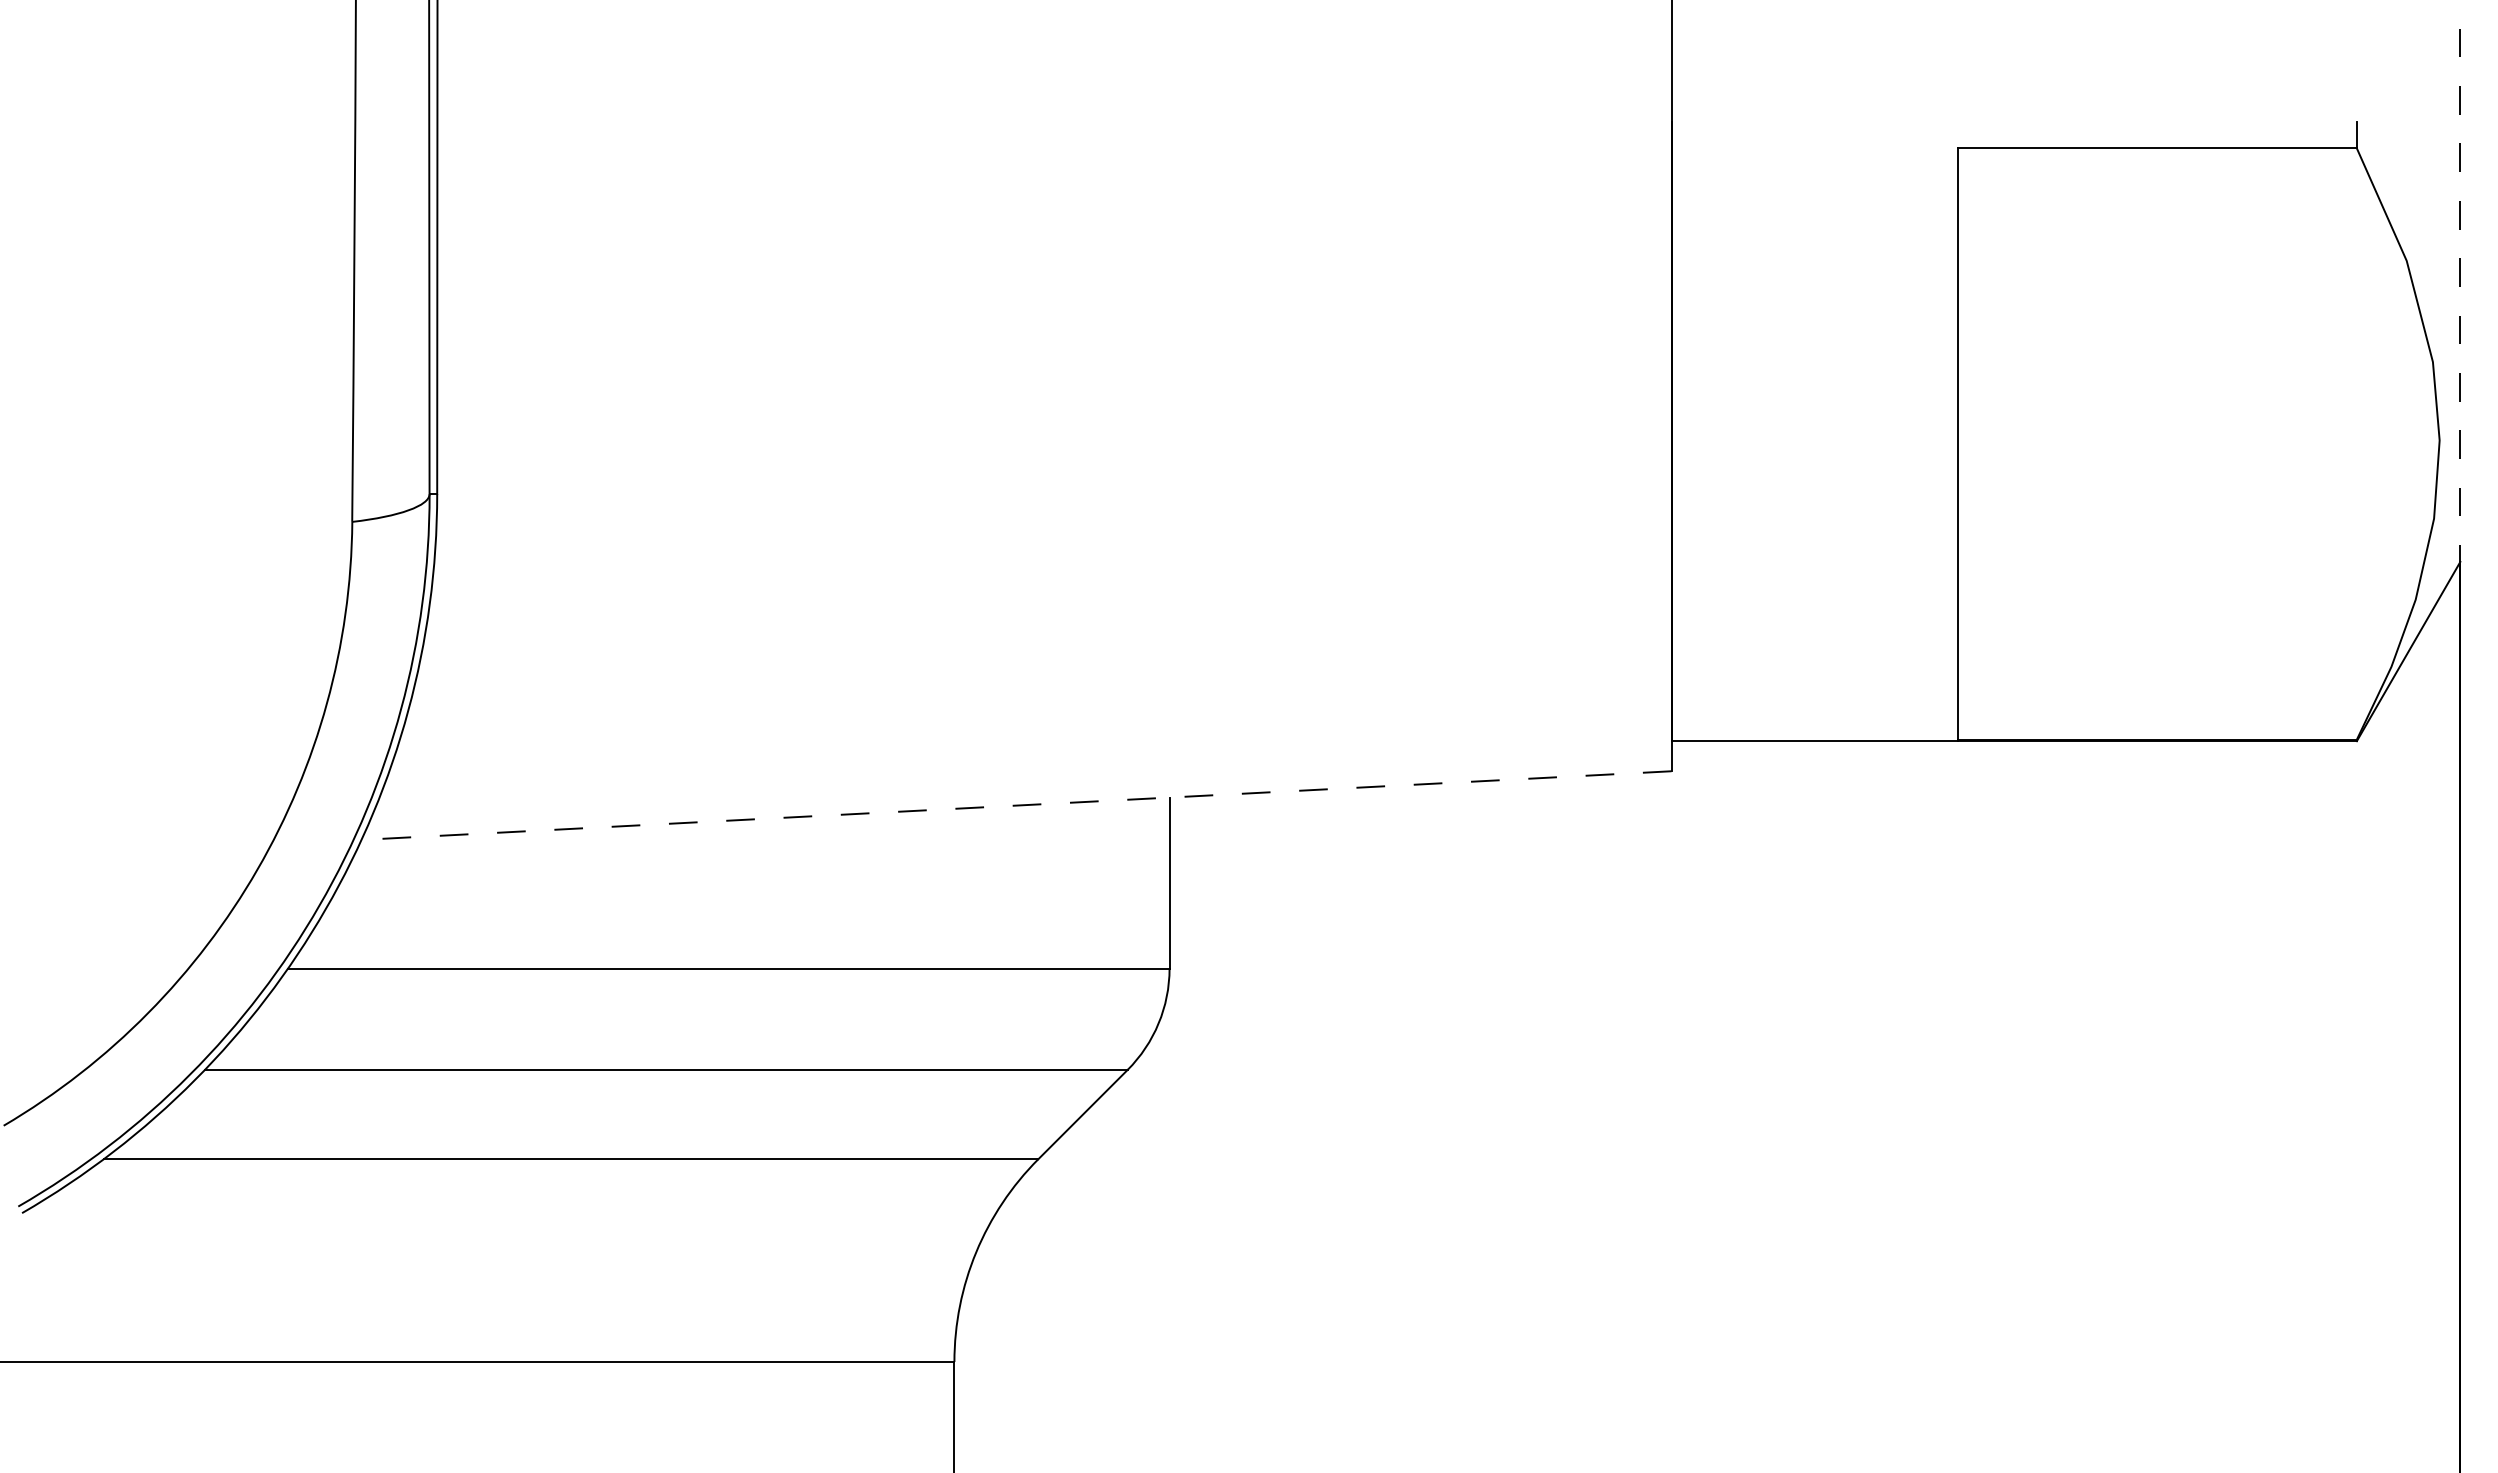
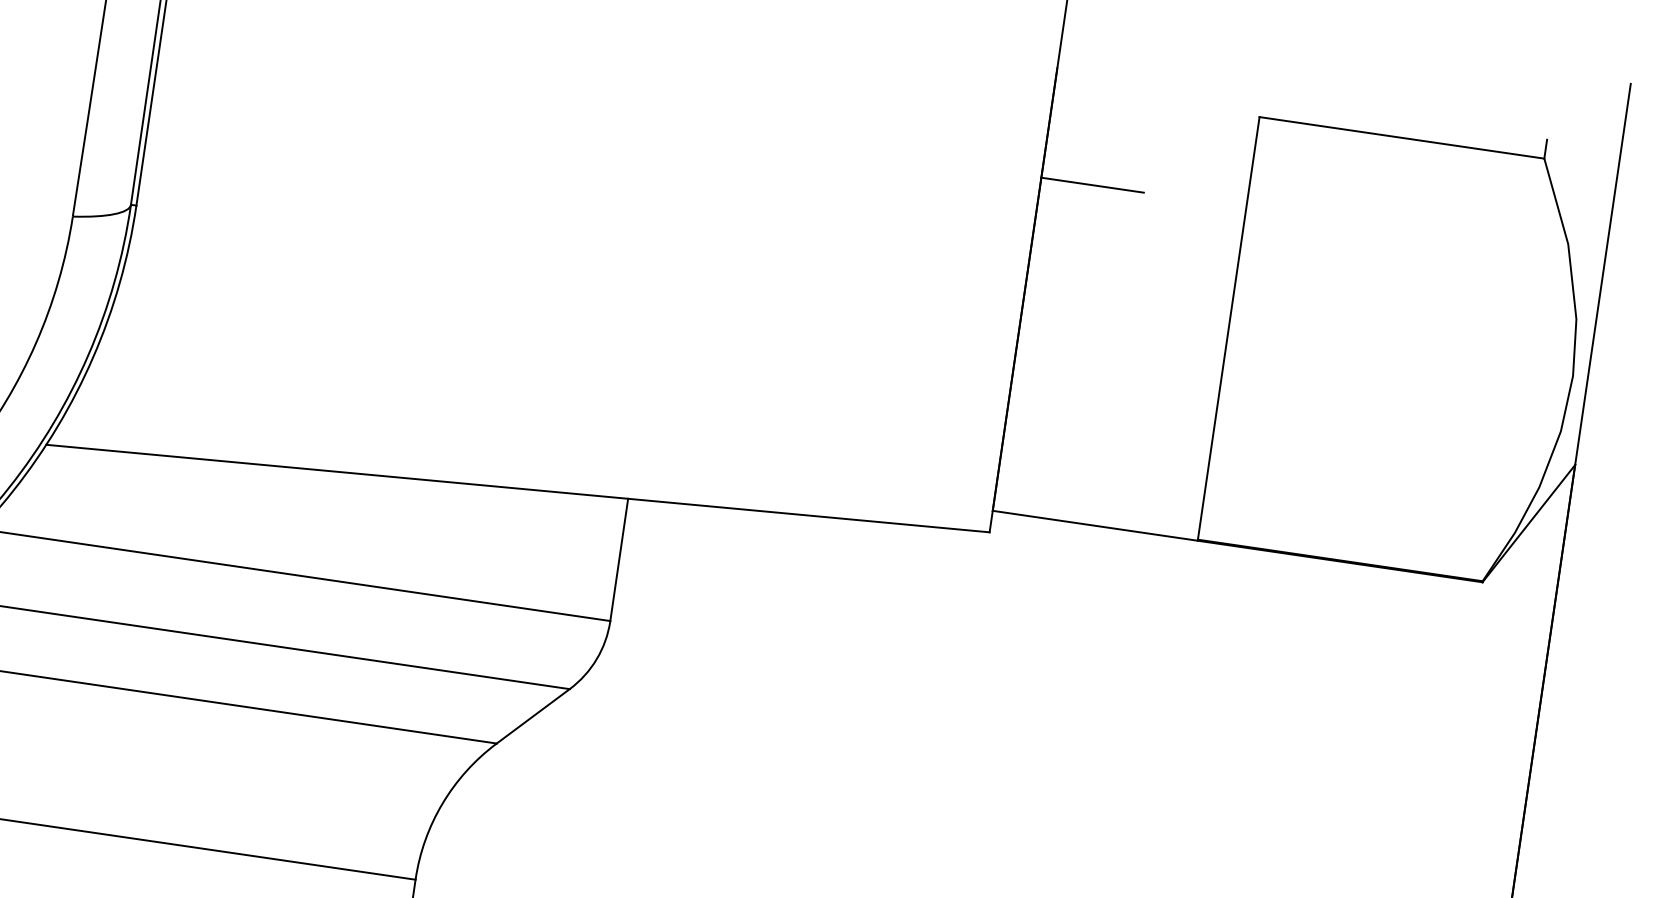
line: (1742, 275) -> (1092, 185), added
line: (2460, 295) -> (1603, 274), dashed -> solid
line: (1016, 805) -> (517, 488), dashed -> solid

